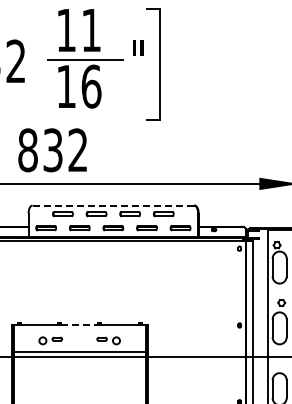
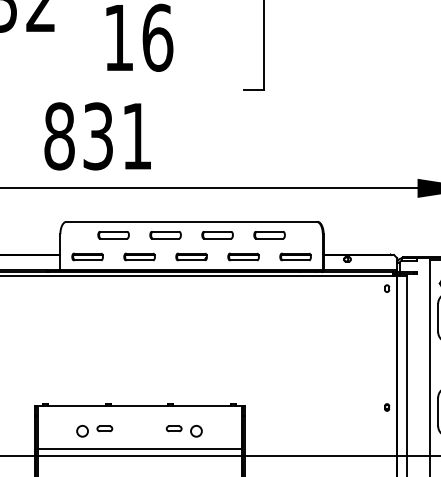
text: (77, 149) -> (136, 135), 832 -> 831
line: (113, 205) -> (191, 221), dashed -> solid
line: (79, 324) -> (139, 405), dashed -> solid

